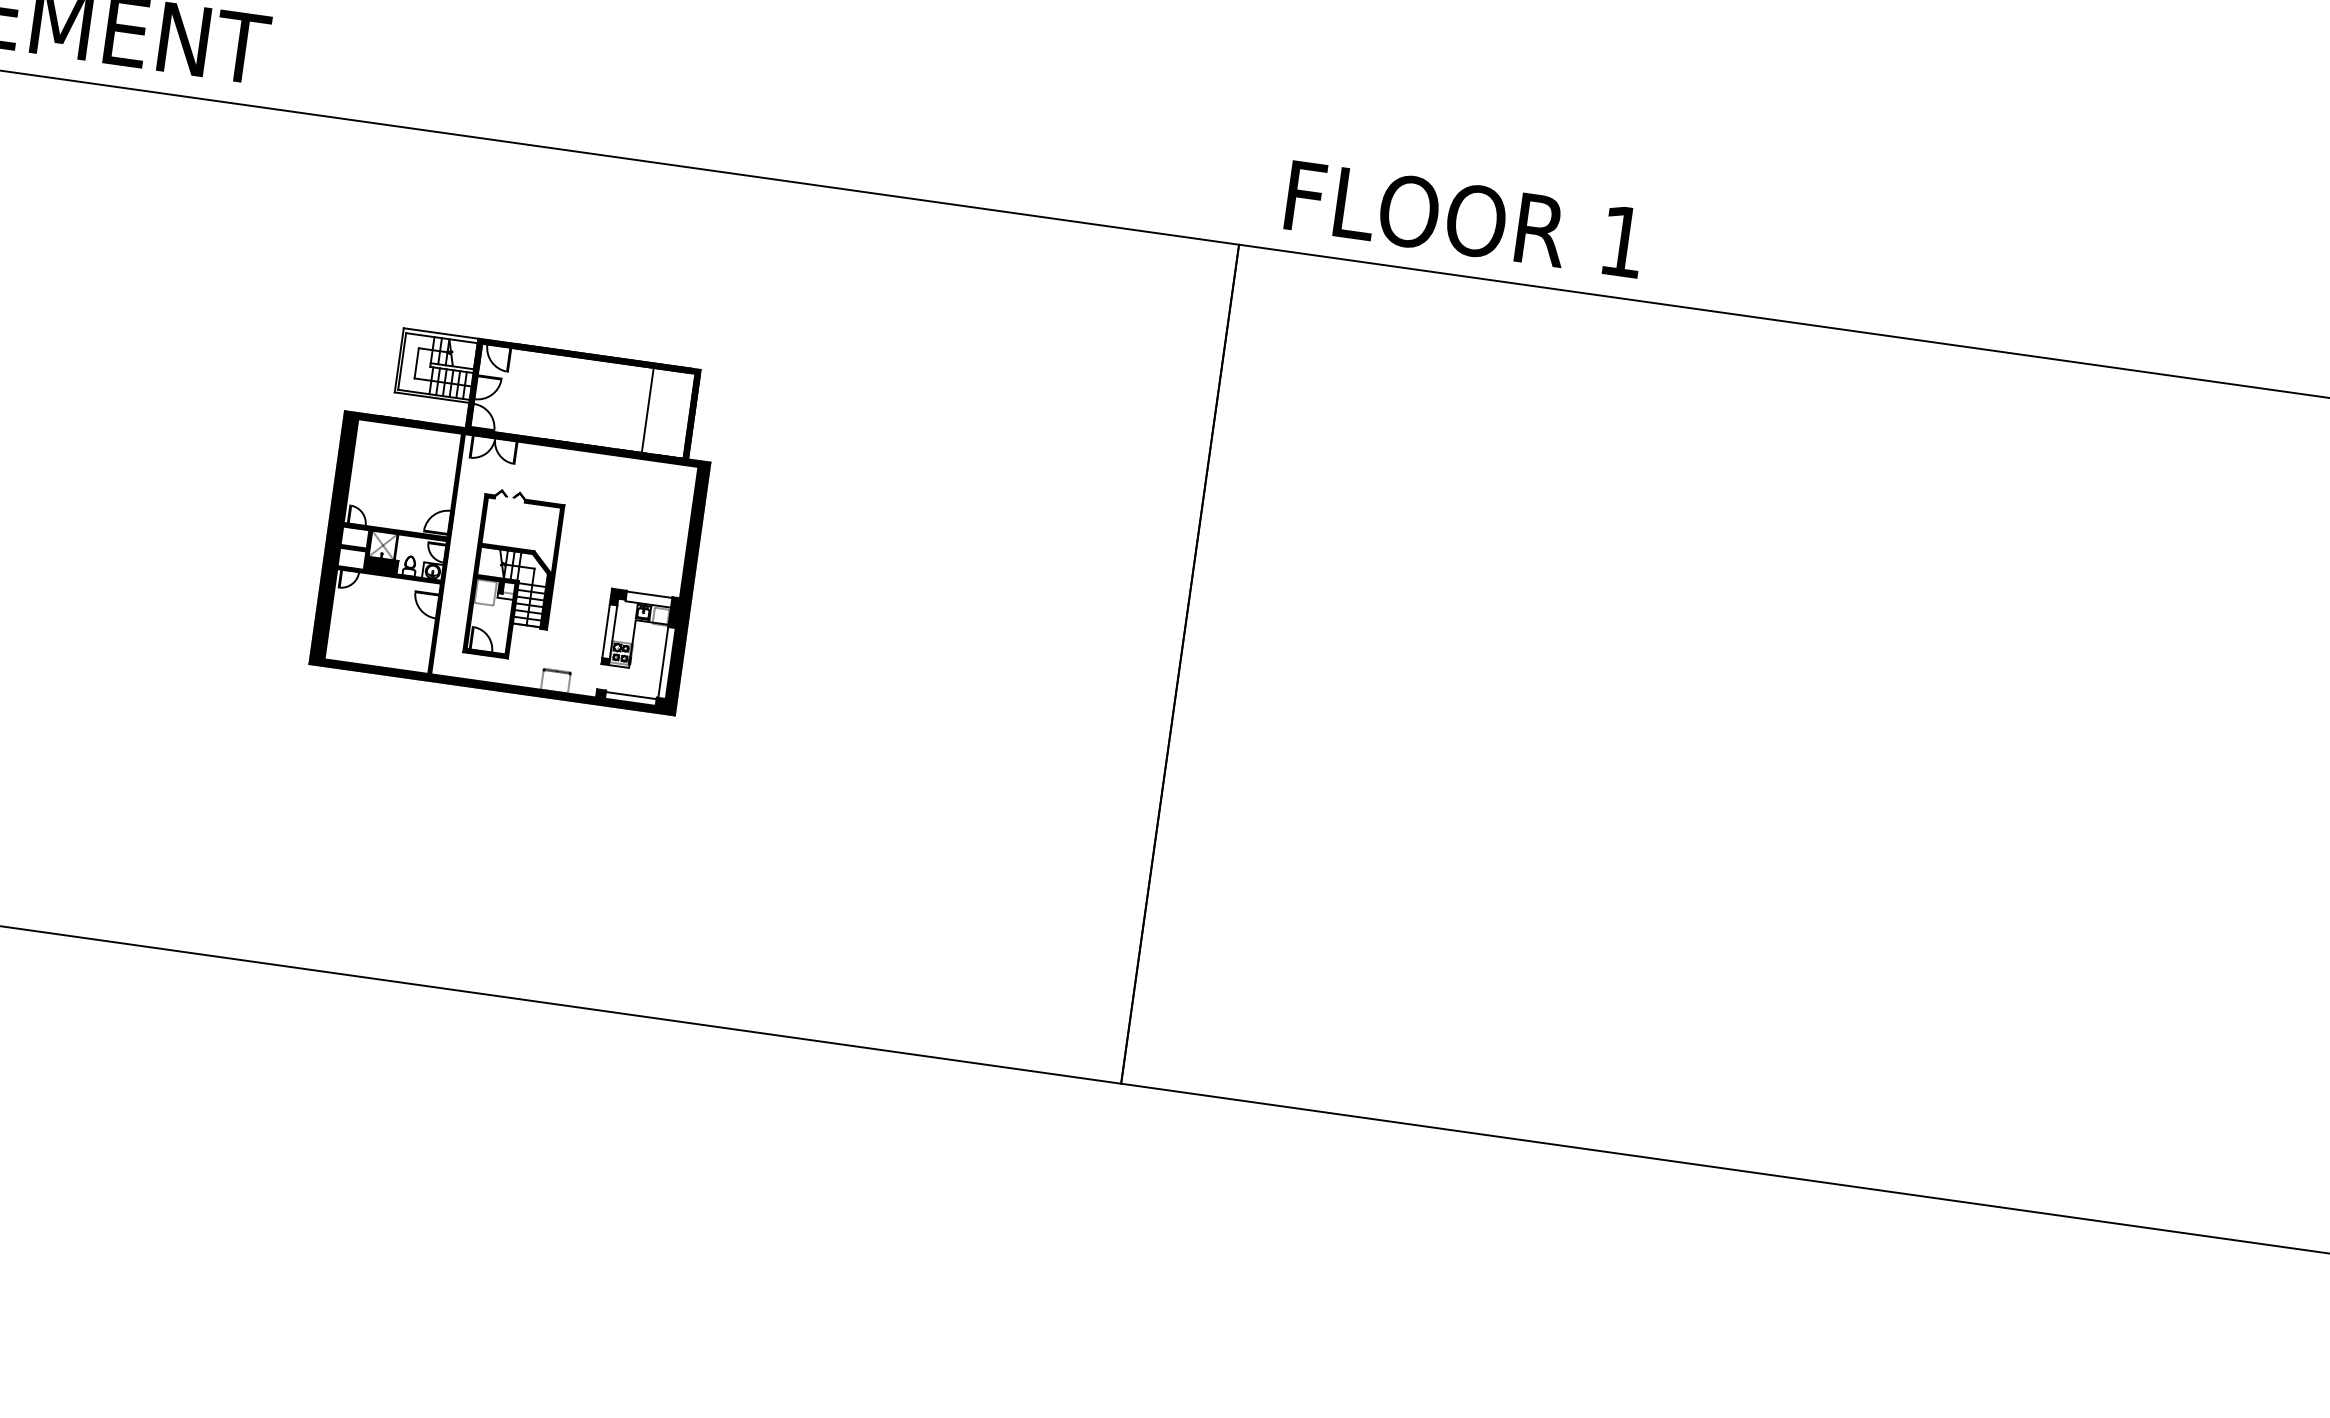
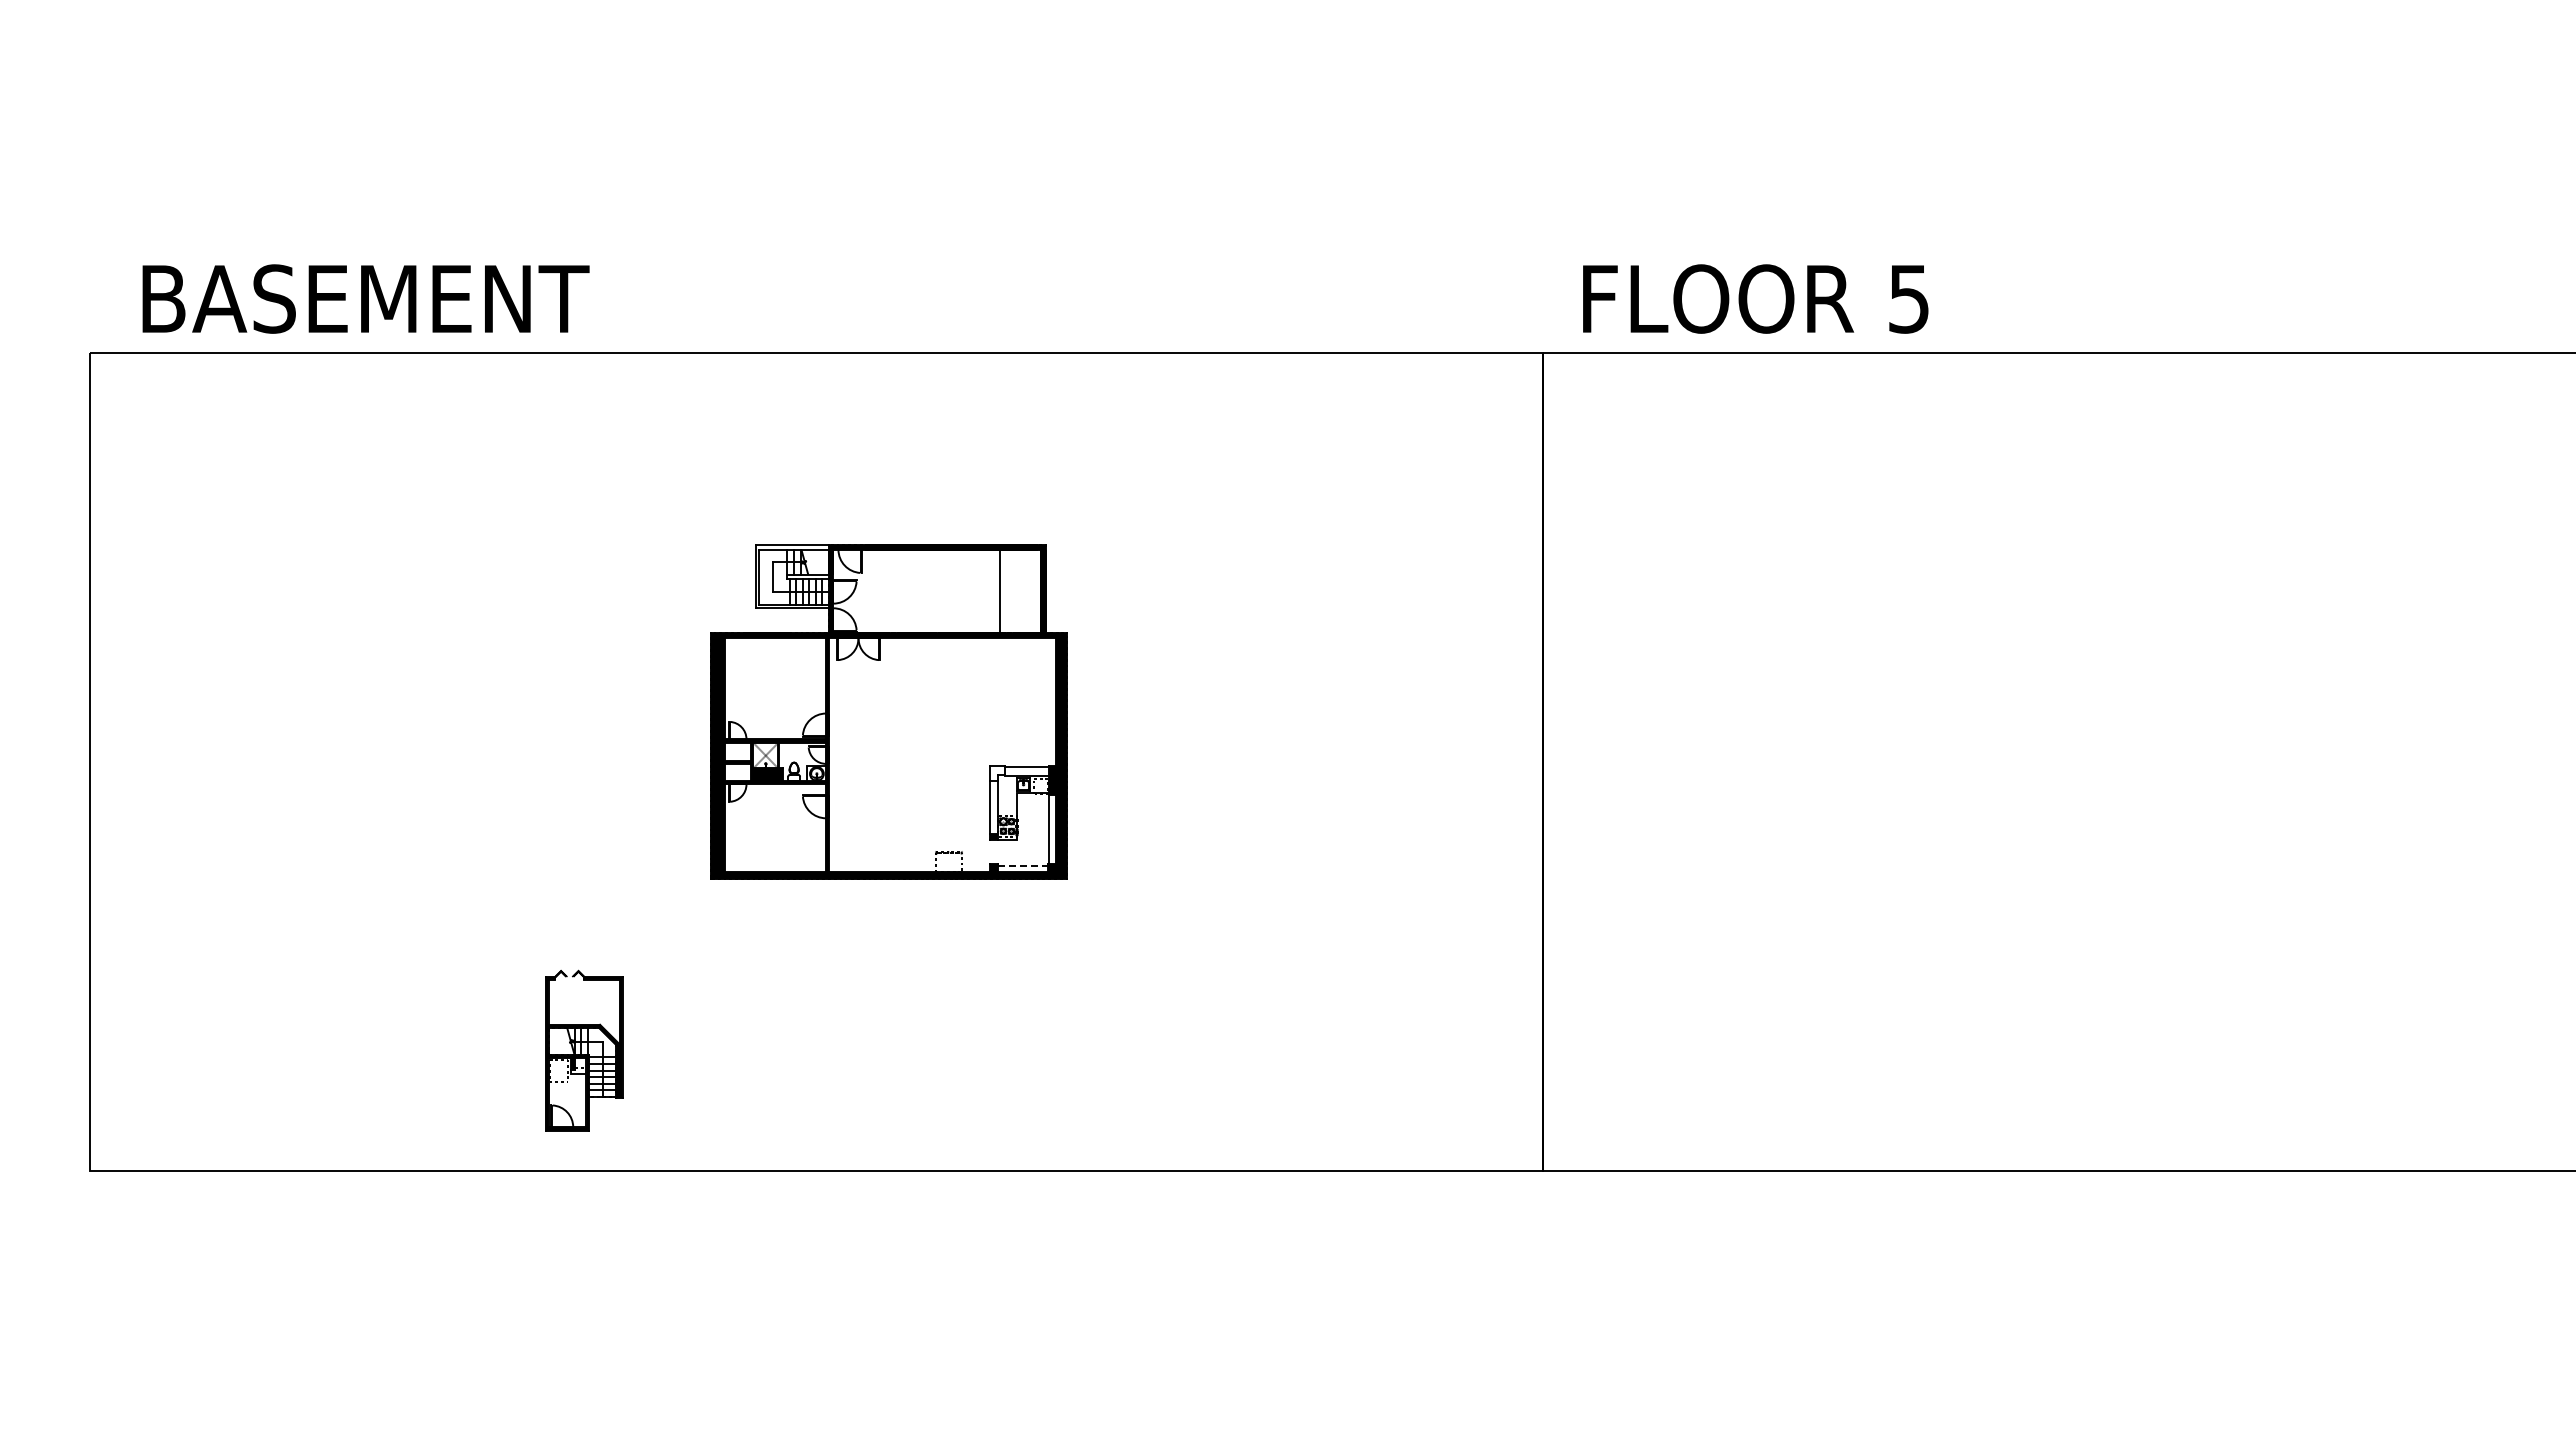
text: (1622, 242) -> (1908, 299), 1 -> 5
part: (514, 575) -> (584, 1050), moved
fill: (618, 597) -> (997, 773), removed
line: (630, 695) -> (1022, 865), solid -> dashed

